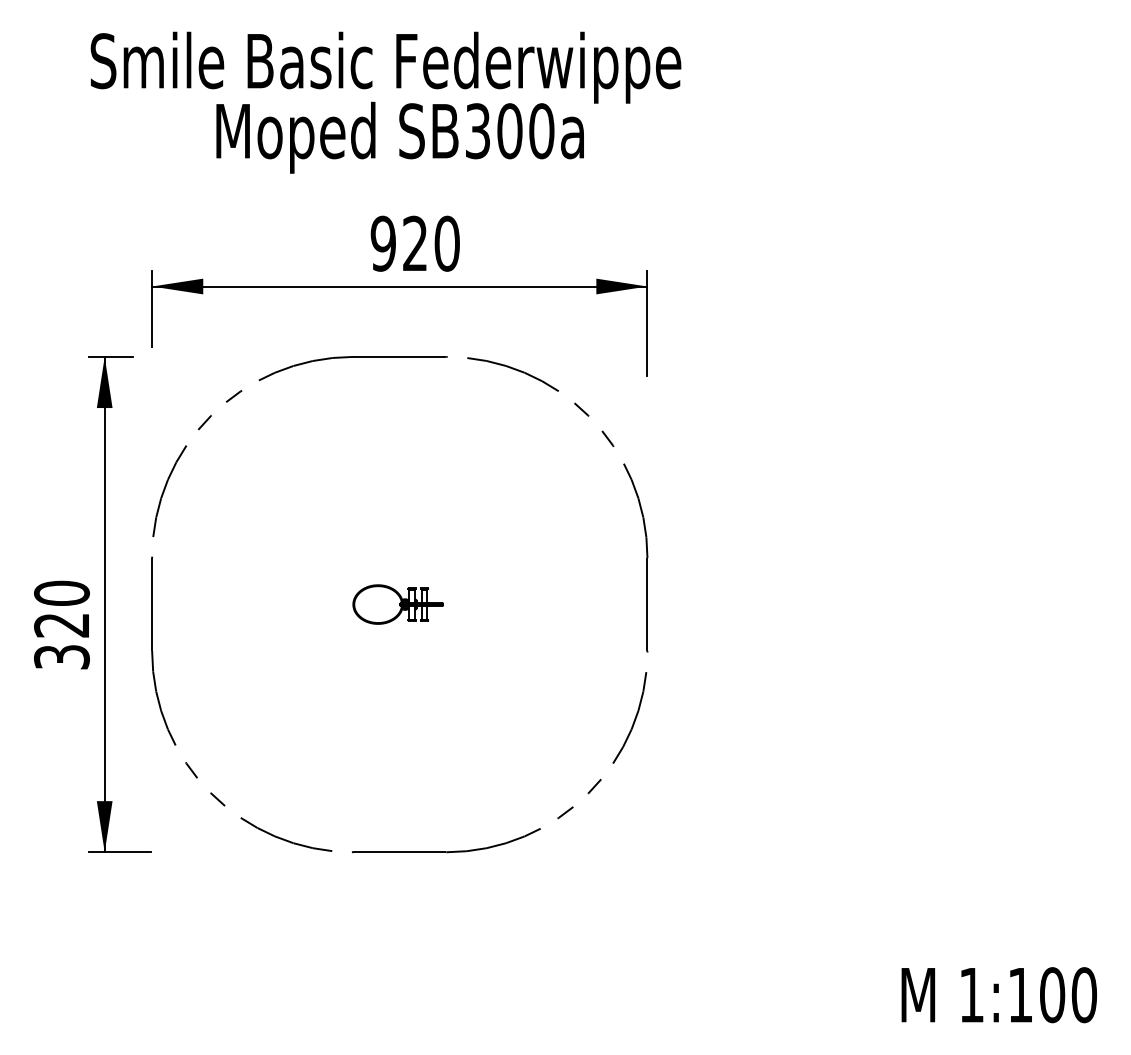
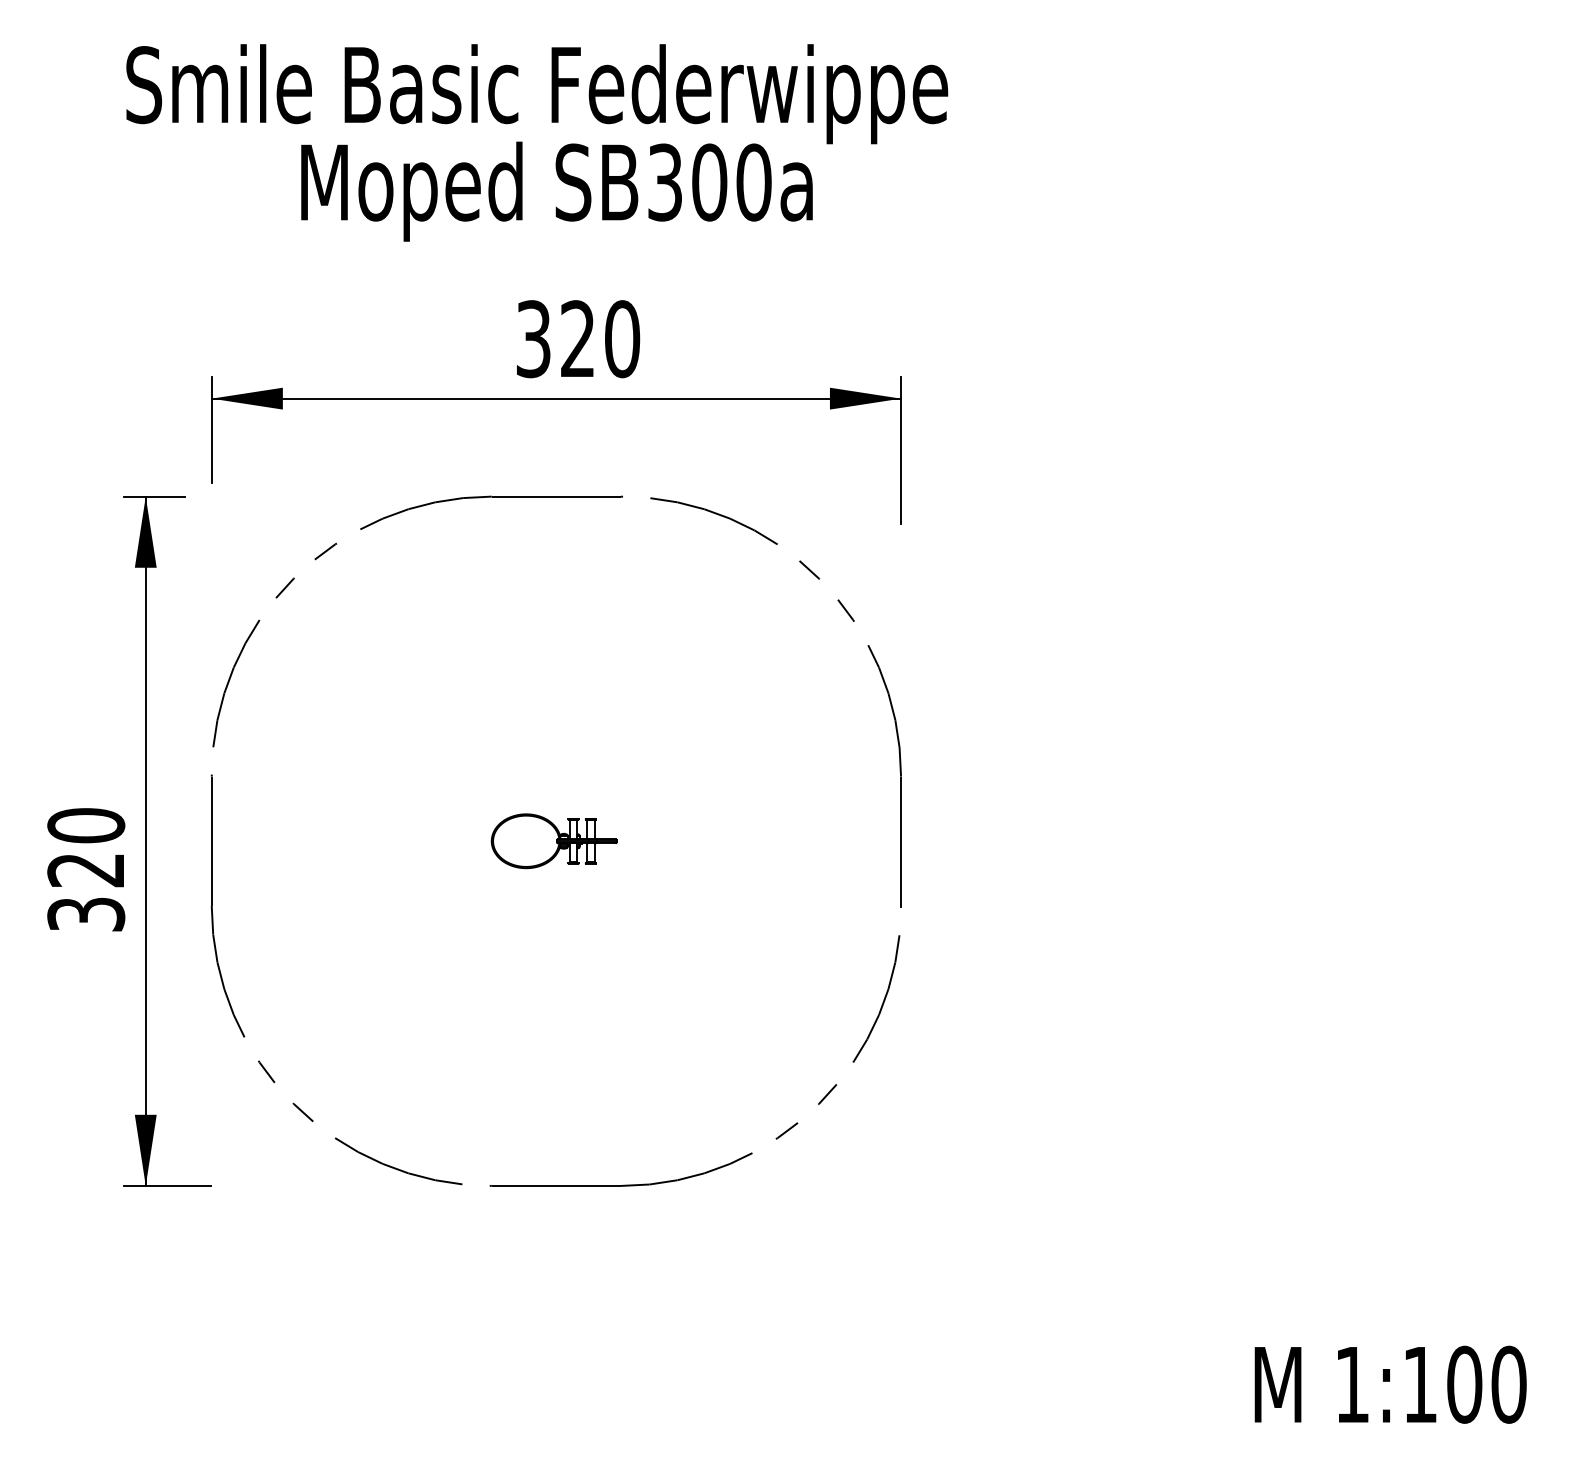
text: (383, 244) -> (533, 339), 920 -> 320

